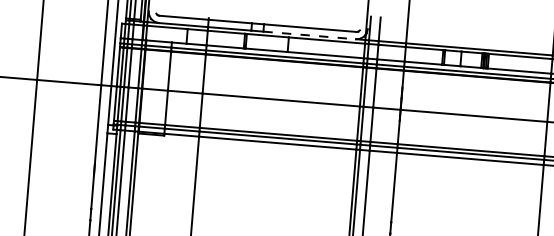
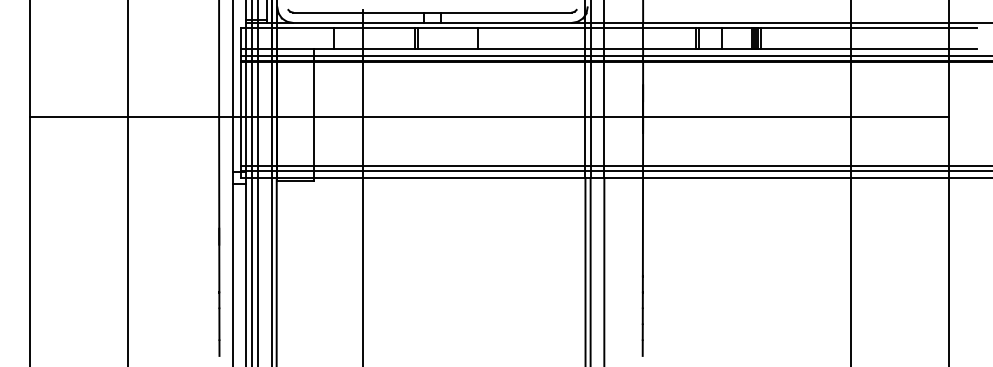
line: (309, 35) -> (506, 22), dashed -> solid

